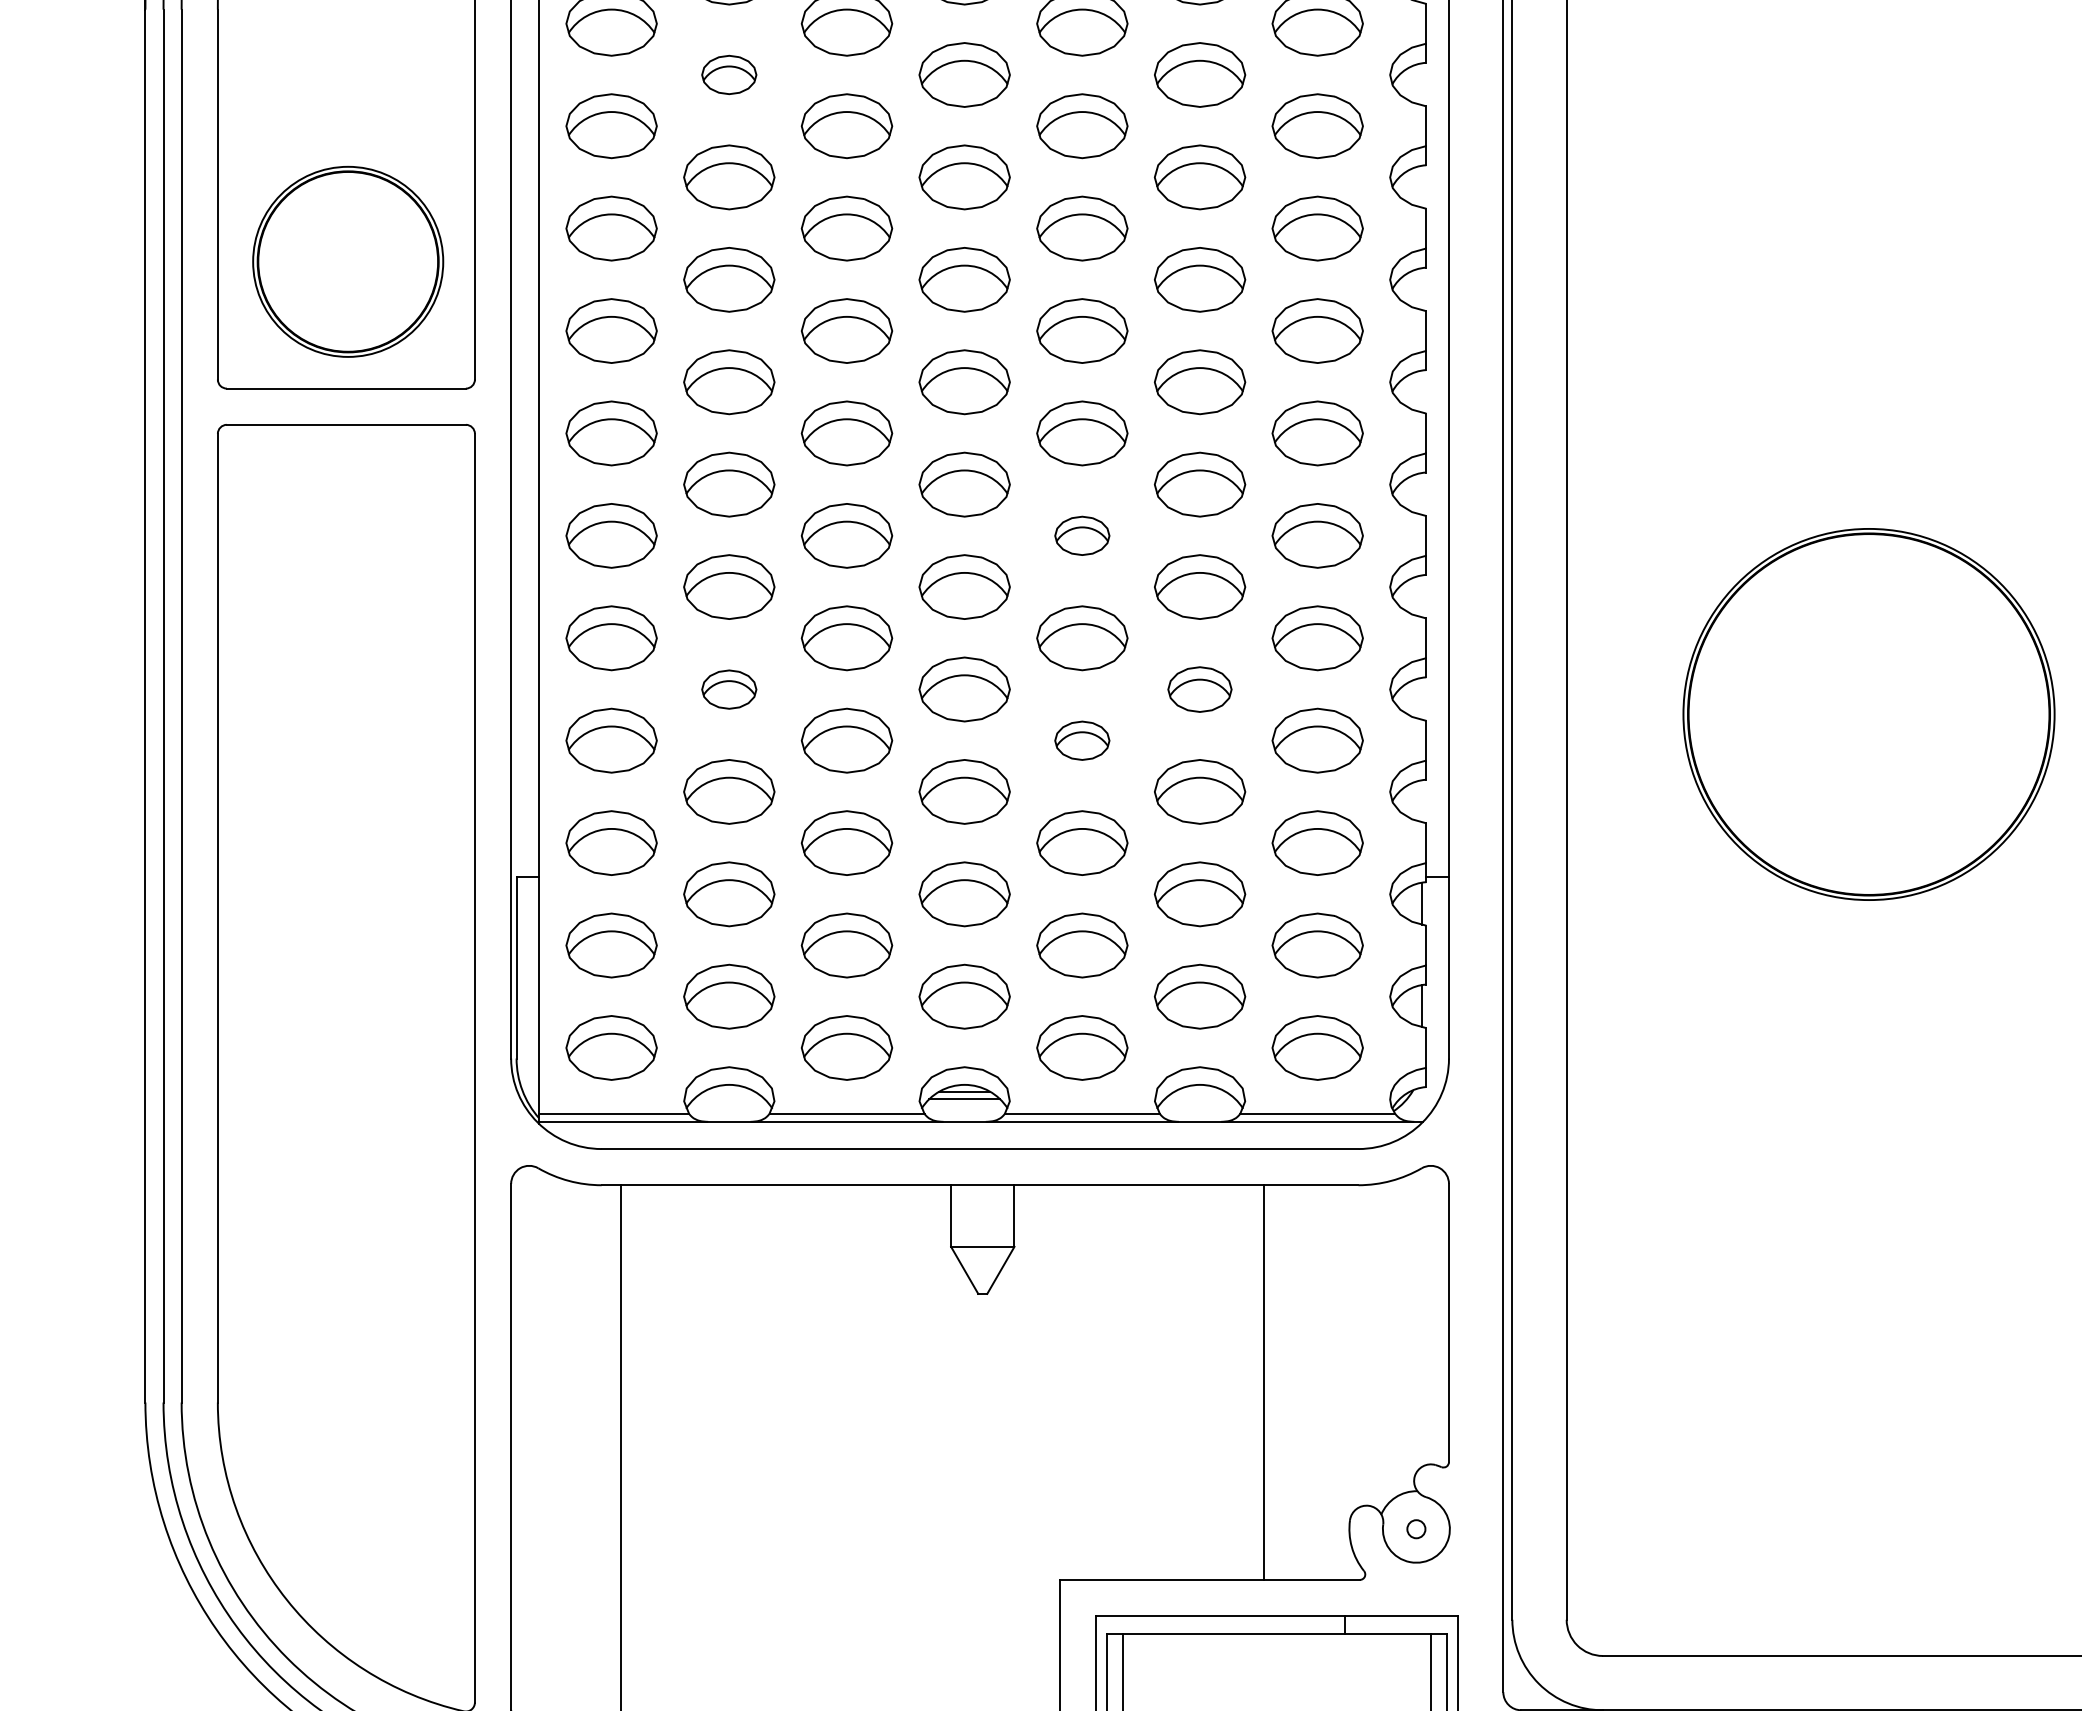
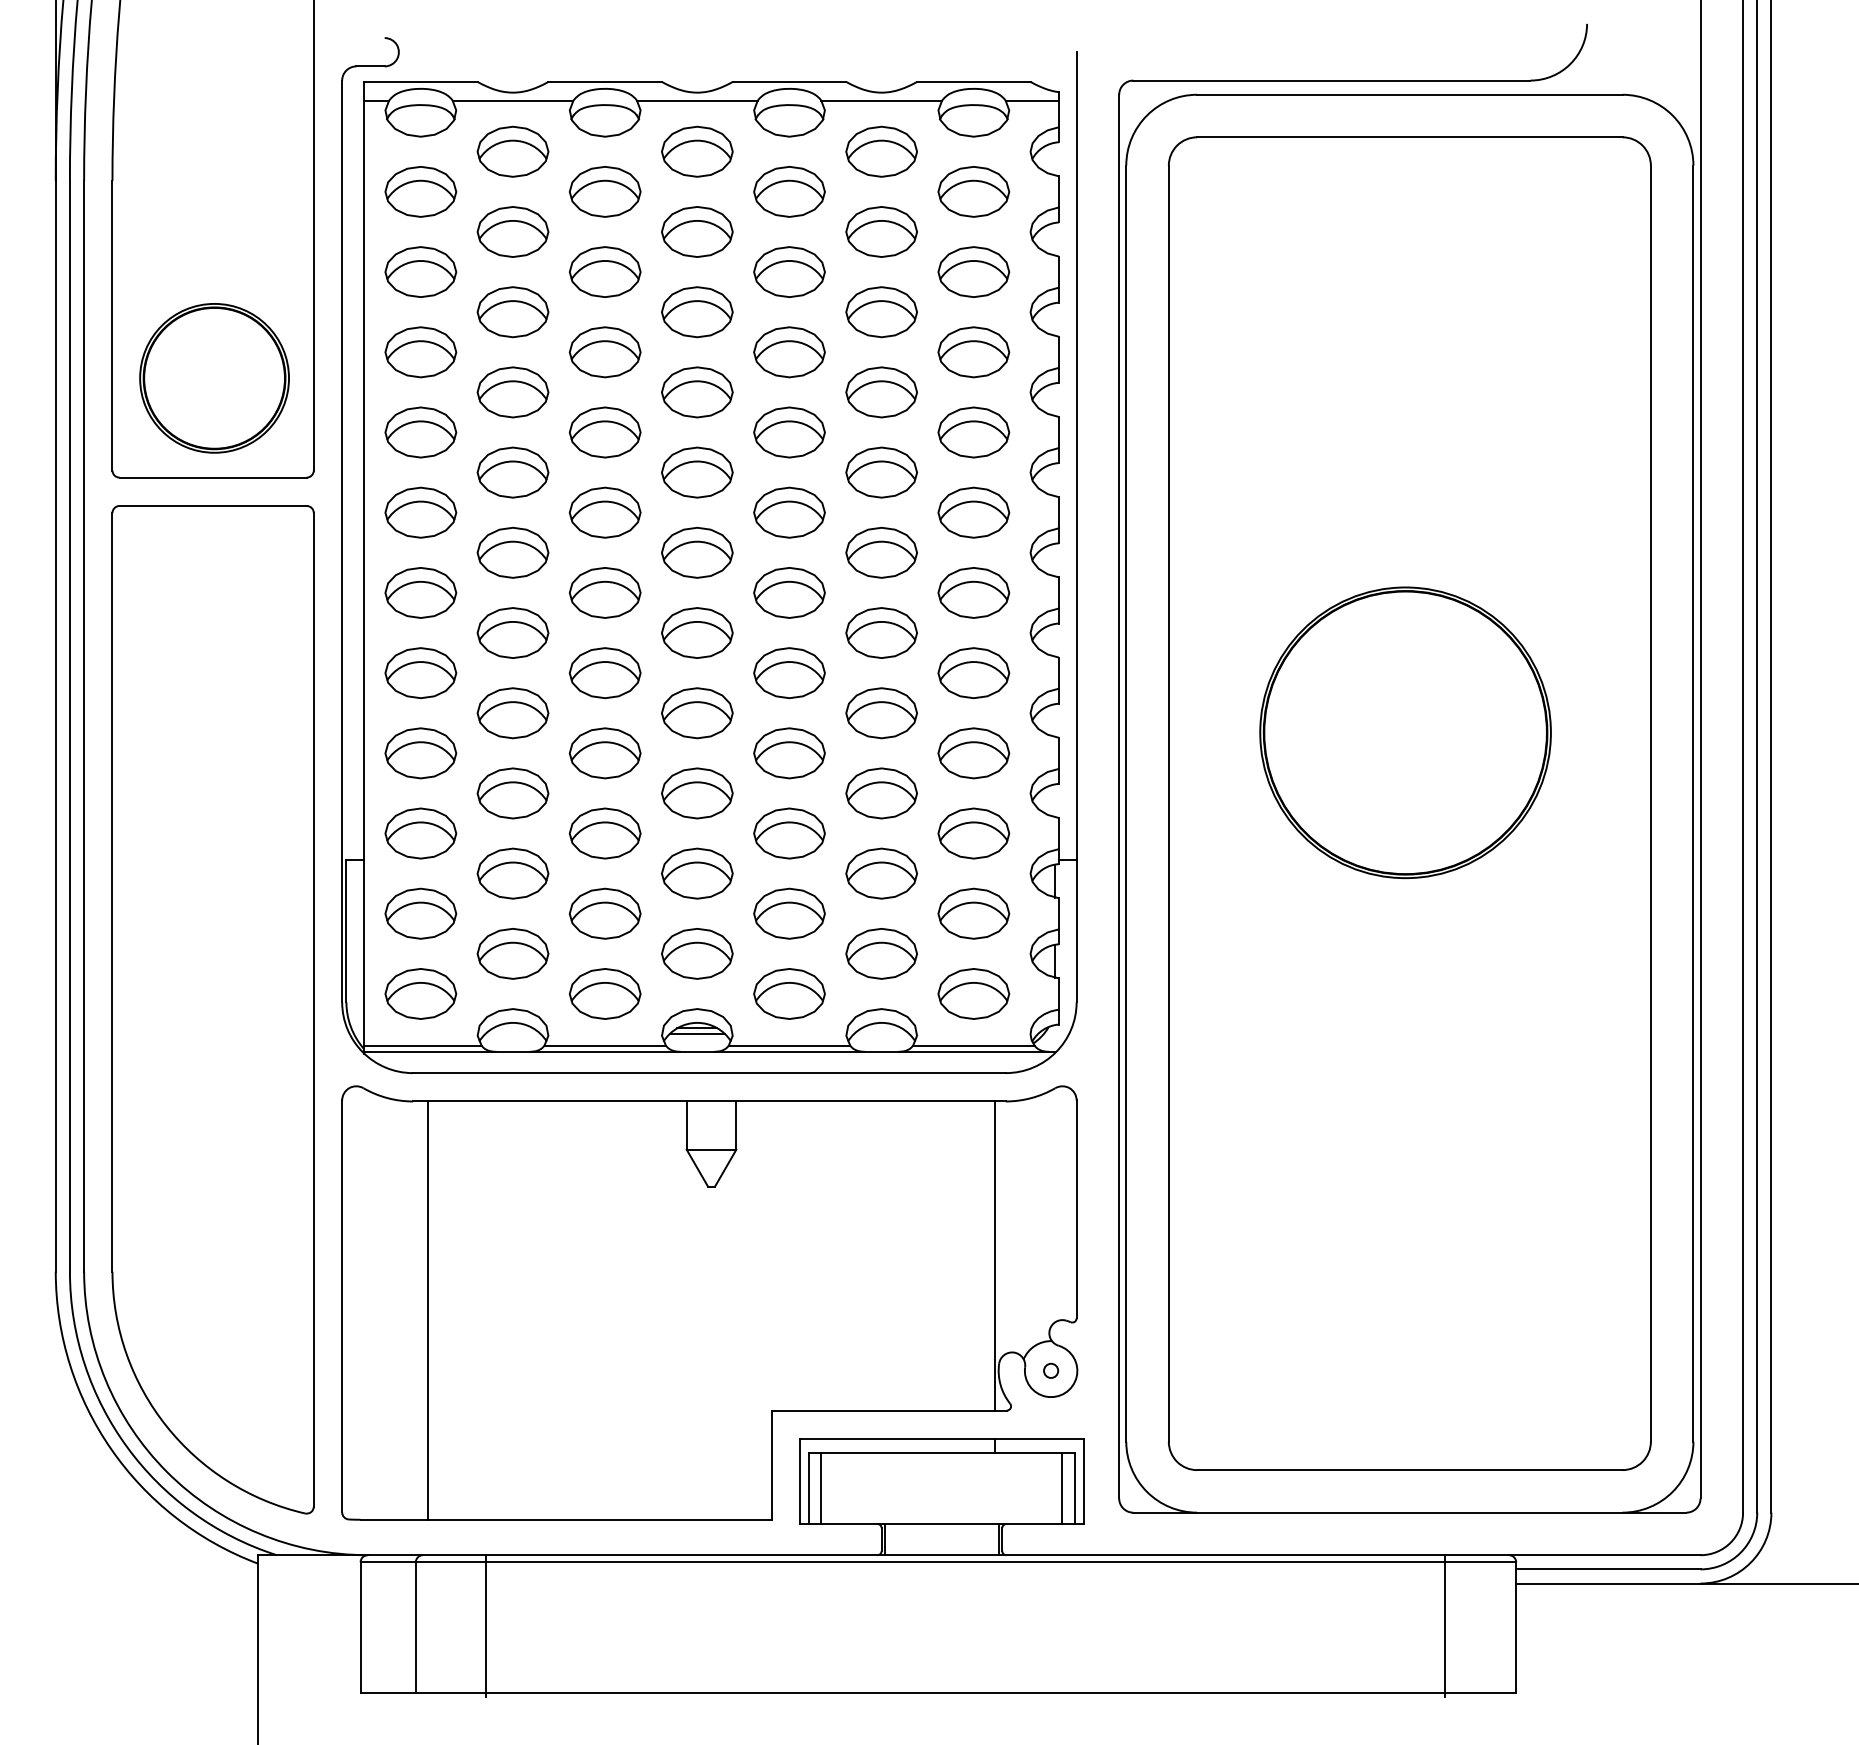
part: (728, 74) -> (512, 231), size x1.67
part: (1082, 535) -> (789, 592), size x1.67
part: (728, 689) -> (512, 713), size x1.67
part: (1199, 689) -> (881, 713), size x1.43
part: (1082, 740) -> (789, 753), size x1.67
line: (1264, 1381) -> (995, 1255), moved

